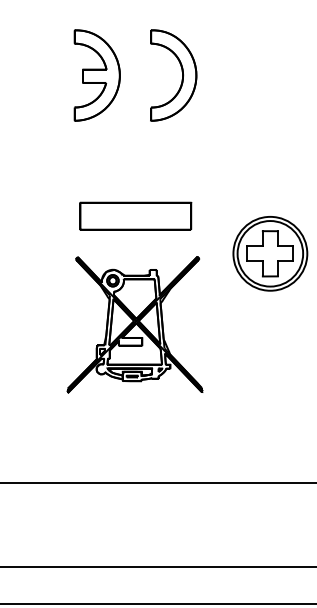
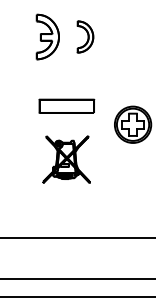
part: (173, 74) -> (85, 36), size x0.7
part: (135, 324) -> (66, 159), size x0.7

